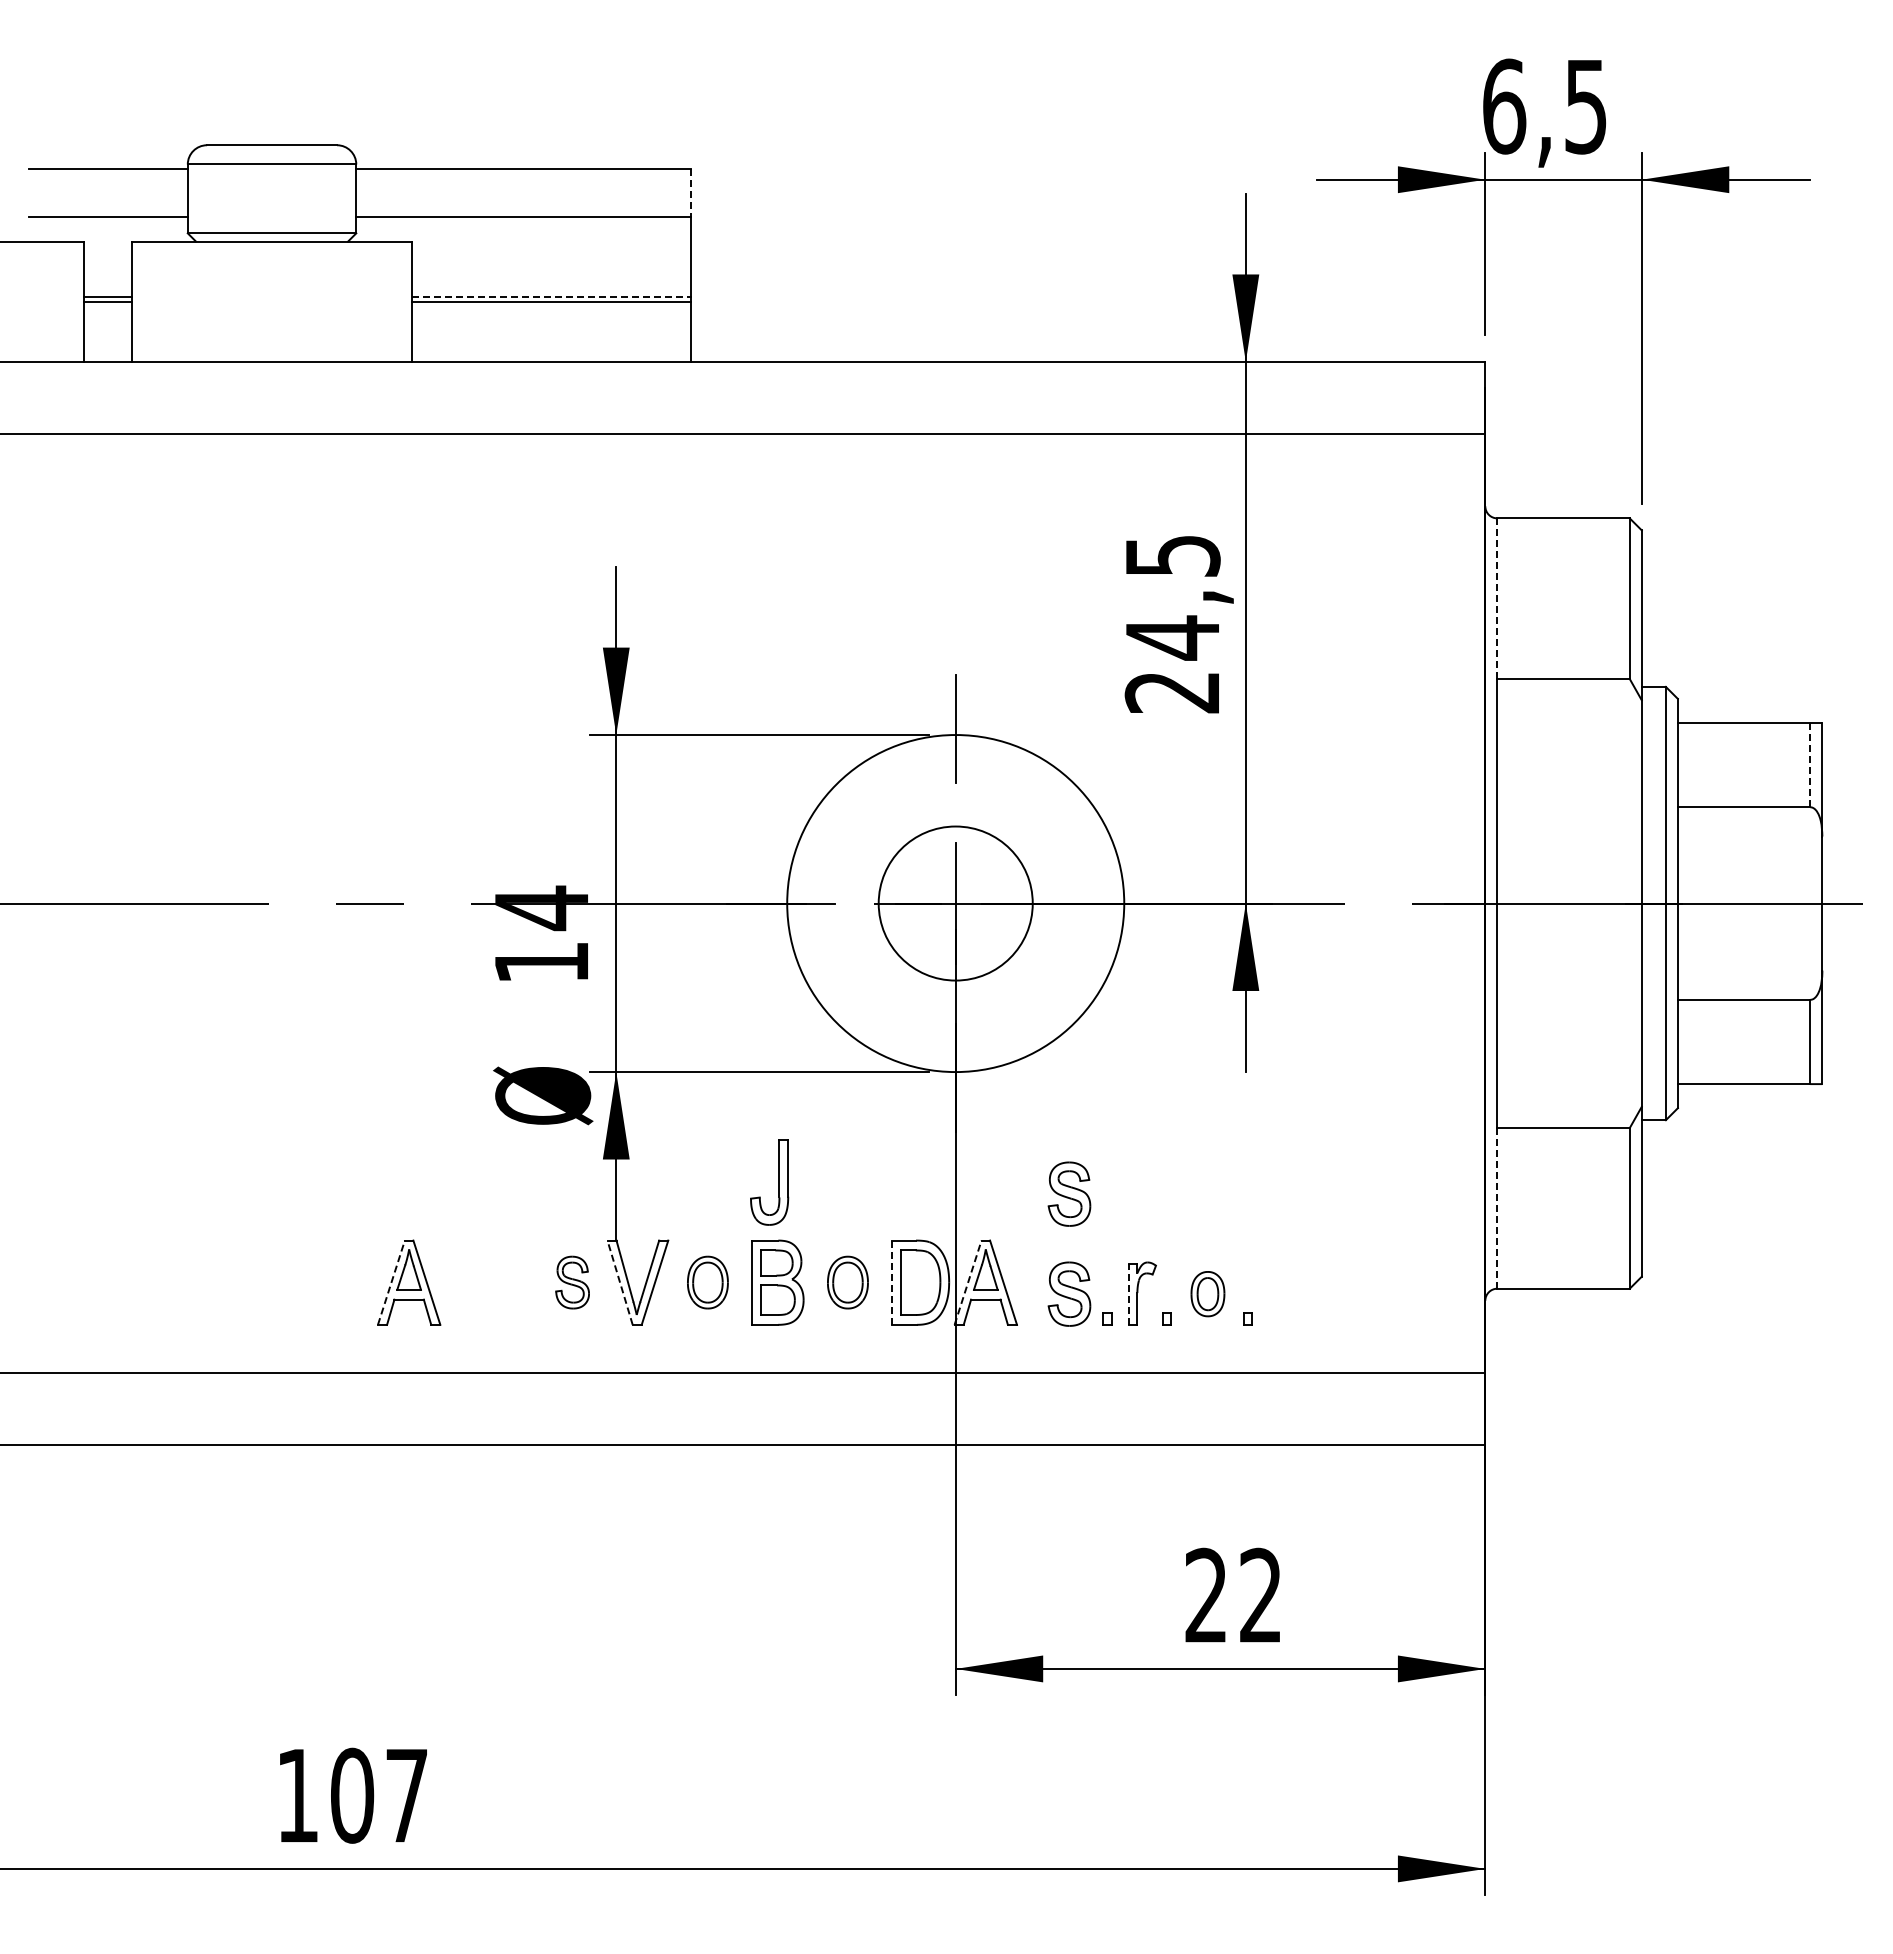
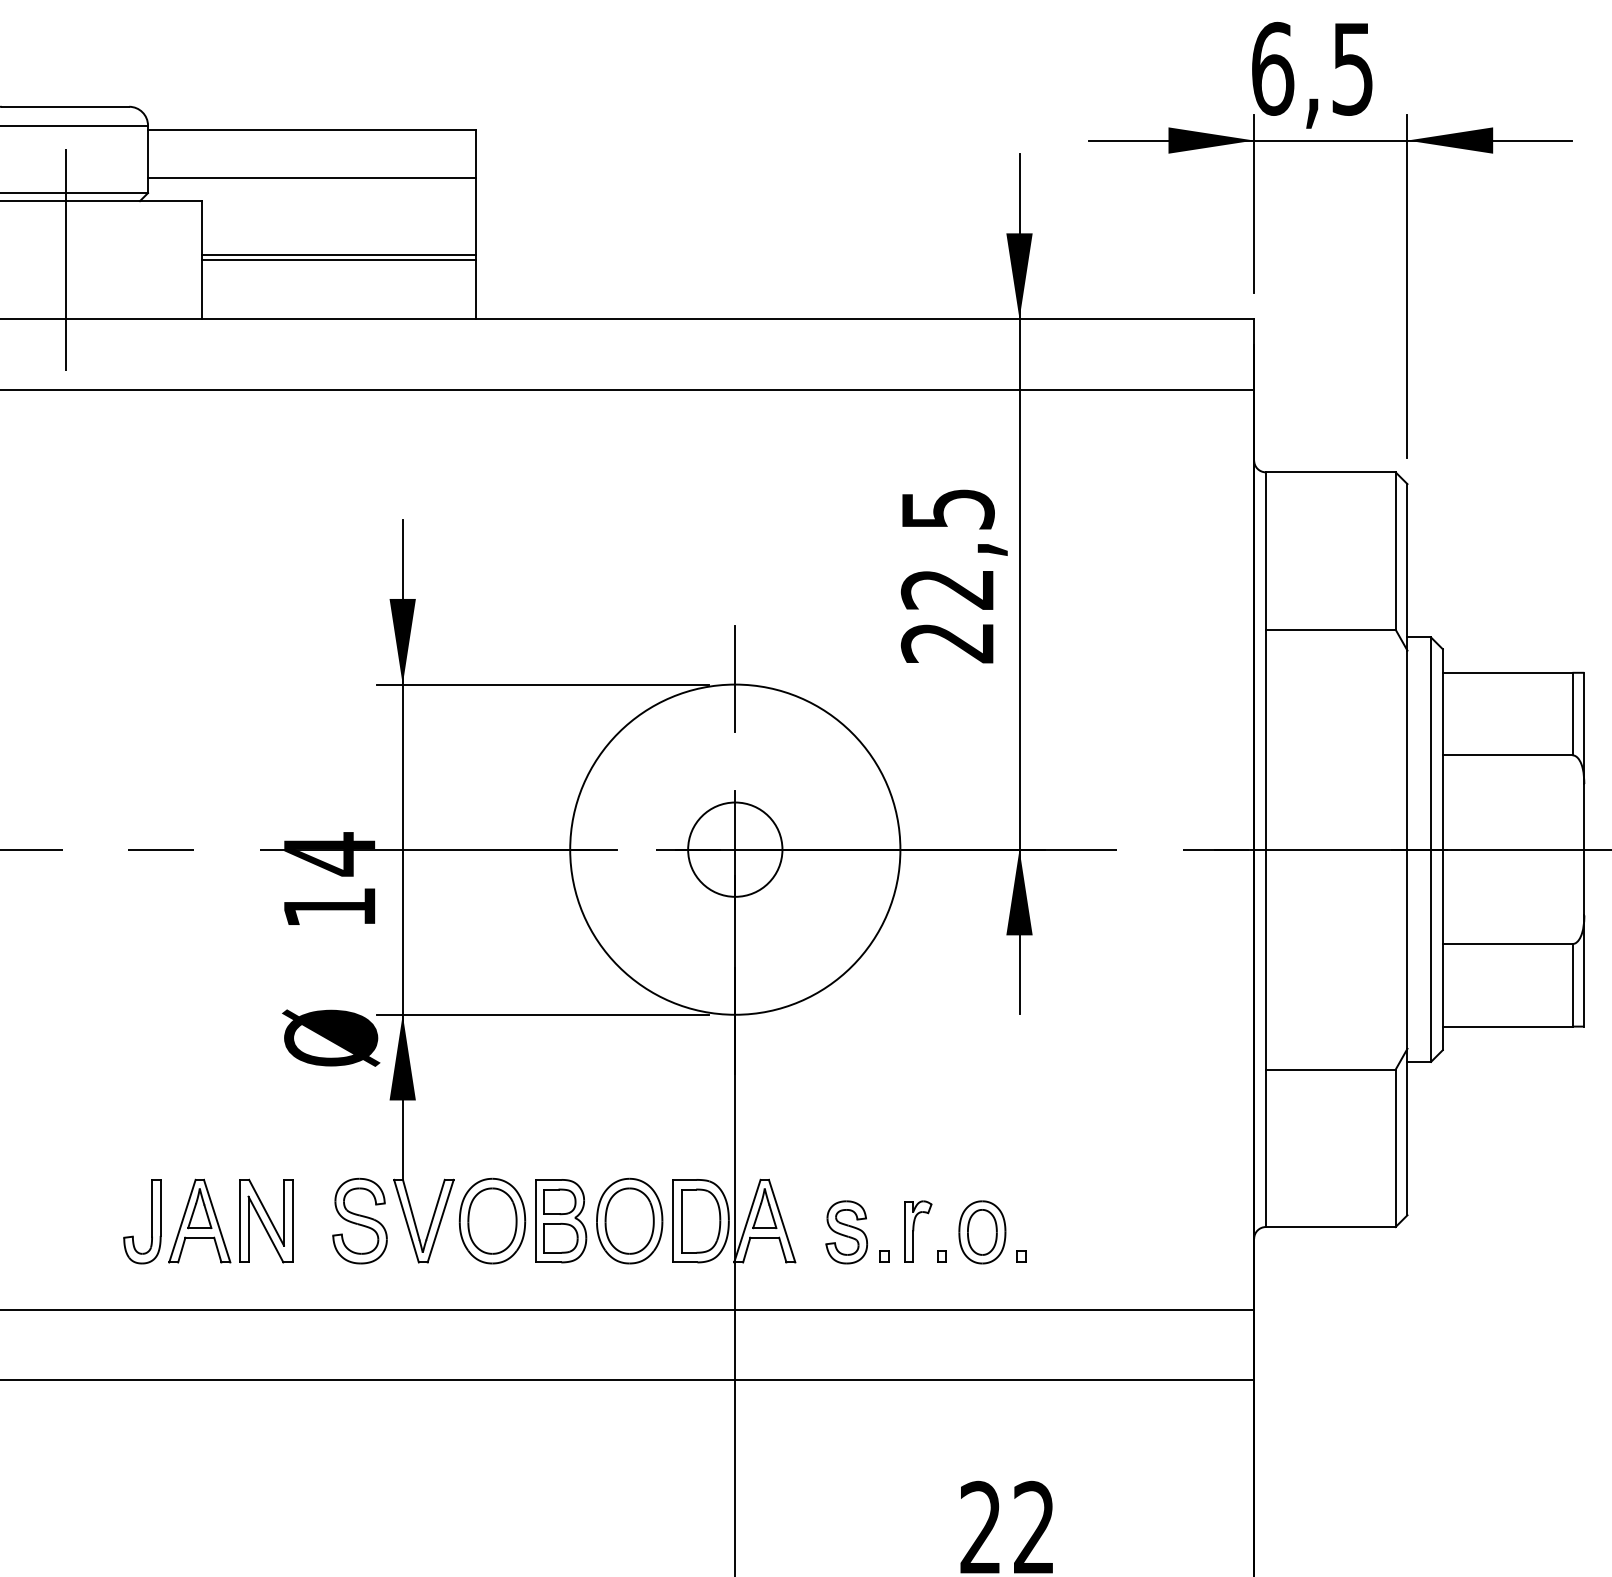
line: (690, 193) -> (475, 154), dashed -> solid
line: (551, 296) -> (339, 254), dashed -> solid
line: (272, 301) -> (65, 259), added
line: (1497, 599) -> (1266, 551), dashed -> solid
text: (1171, 637) -> (946, 589), 24,5 -> 22,5
line: (1810, 764) -> (1572, 713), dashed -> solid
circle: (955, 903) -> (735, 849), size x0.62
part: (778, 1182) -> (151, 1221), moved
part: (1069, 1193) -> (846, 1133), removed
line: (1497, 1208) -> (1266, 1148), dashed -> solid
line: (391, 1282) -> (182, 1220), dashed -> solid
part: (476, 1282) -> (265, 1220), added
part: (572, 1282) -> (359, 1220), size x1.67
line: (620, 1282) -> (406, 1220), dashed -> solid
part: (707, 1282) -> (492, 1220), size x1.67
part: (847, 1282) -> (629, 1220), size x1.67
line: (892, 1282) -> (673, 1220), dashed -> solid
line: (968, 1282) -> (747, 1220), dashed -> solid
part: (1207, 1293) -> (981, 1231), size x1.43
line: (1128, 1294) -> (904, 1232), dashed -> solid

